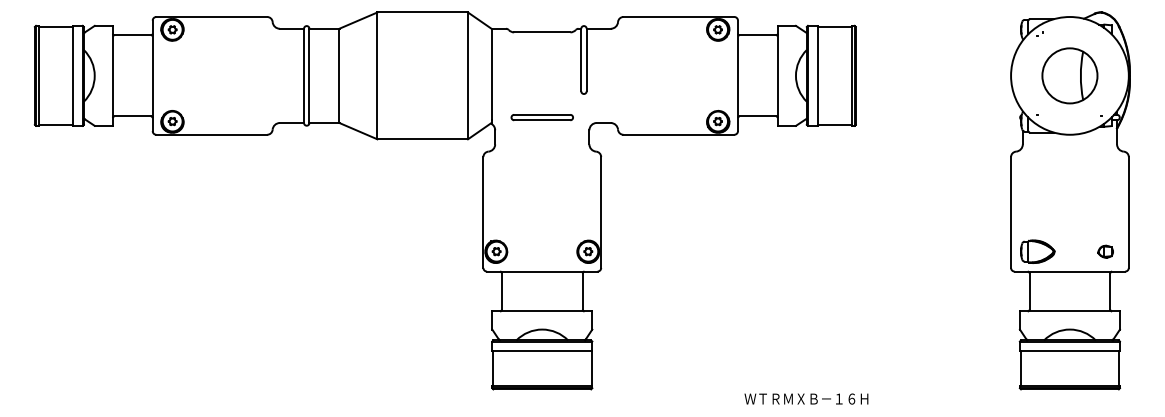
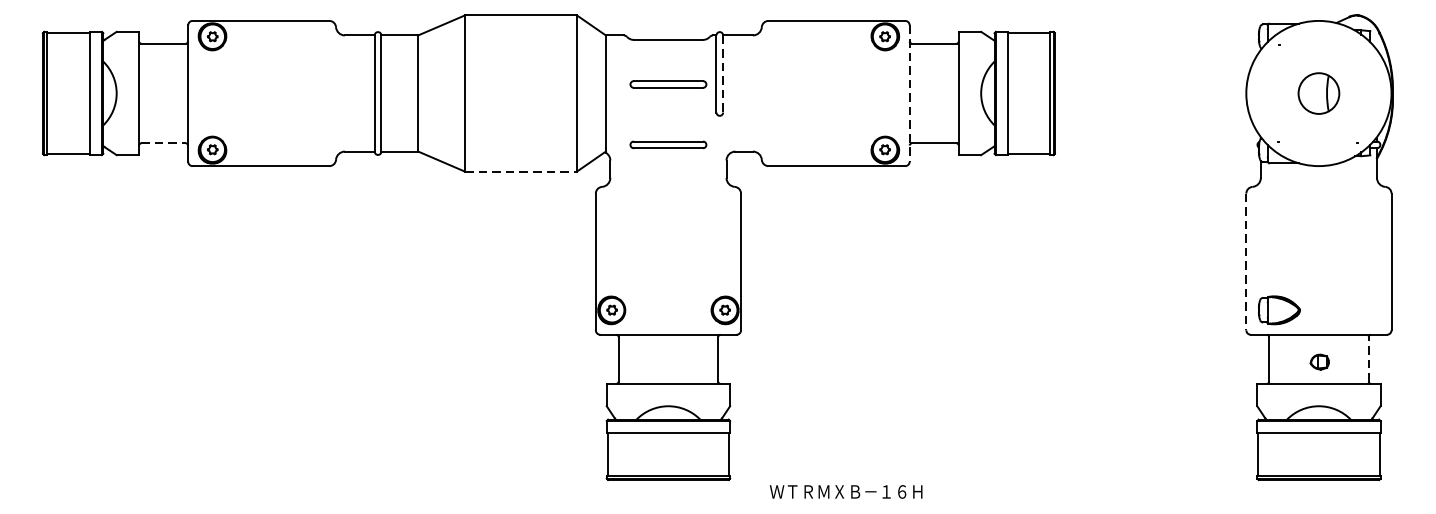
line: (586, 60) -> (722, 74), solid -> dashed
part: (541, 68) -> (667, 84), added
part: (1069, 75) -> (1318, 93), size x0.6
line: (737, 76) -> (909, 94), solid -> dashed
line: (133, 116) -> (164, 143), solid -> dashed
line: (423, 139) -> (521, 171), solid -> dashed
line: (1011, 213) -> (1246, 263), solid -> dashed
part: (1105, 251) -> (1319, 361), moved
line: (1110, 291) -> (1368, 359), solid -> dashed
text: (806, 398) -> (846, 491), moved

